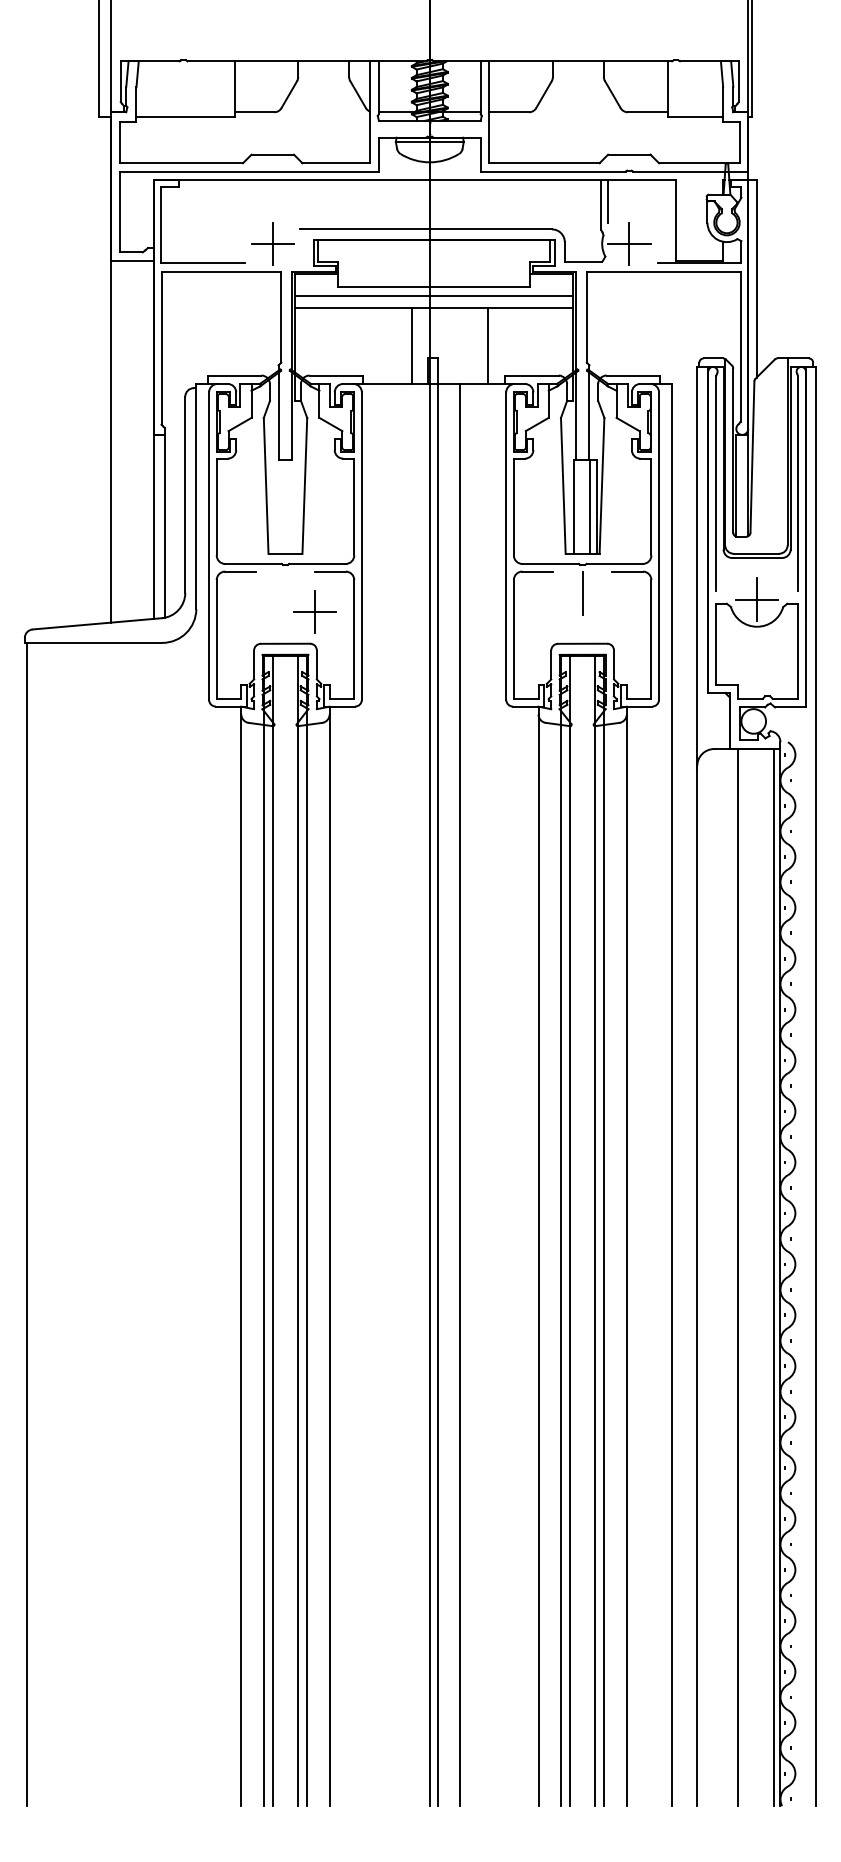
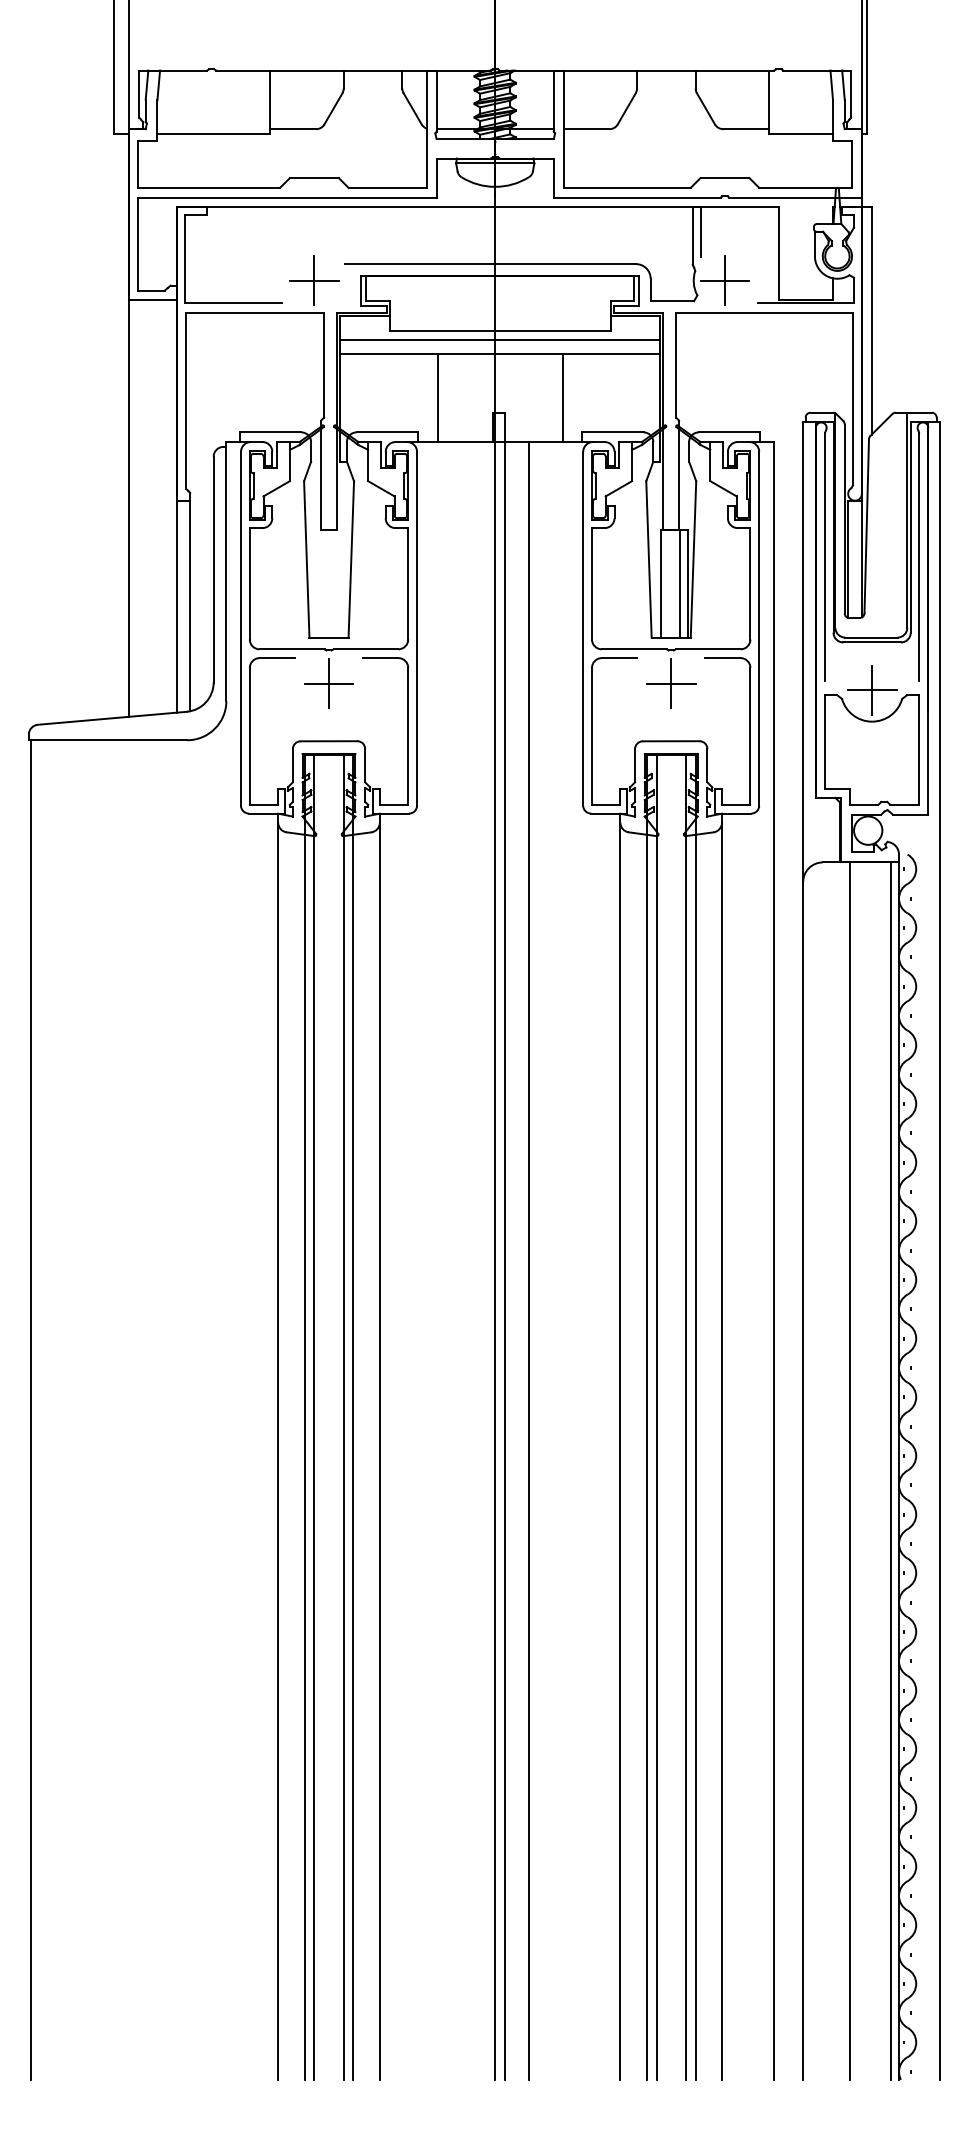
line: (411, 346) -> (437, 398), moved
line: (582, 593) -> (670, 683), added
part: (314, 611) -> (328, 683), moved

